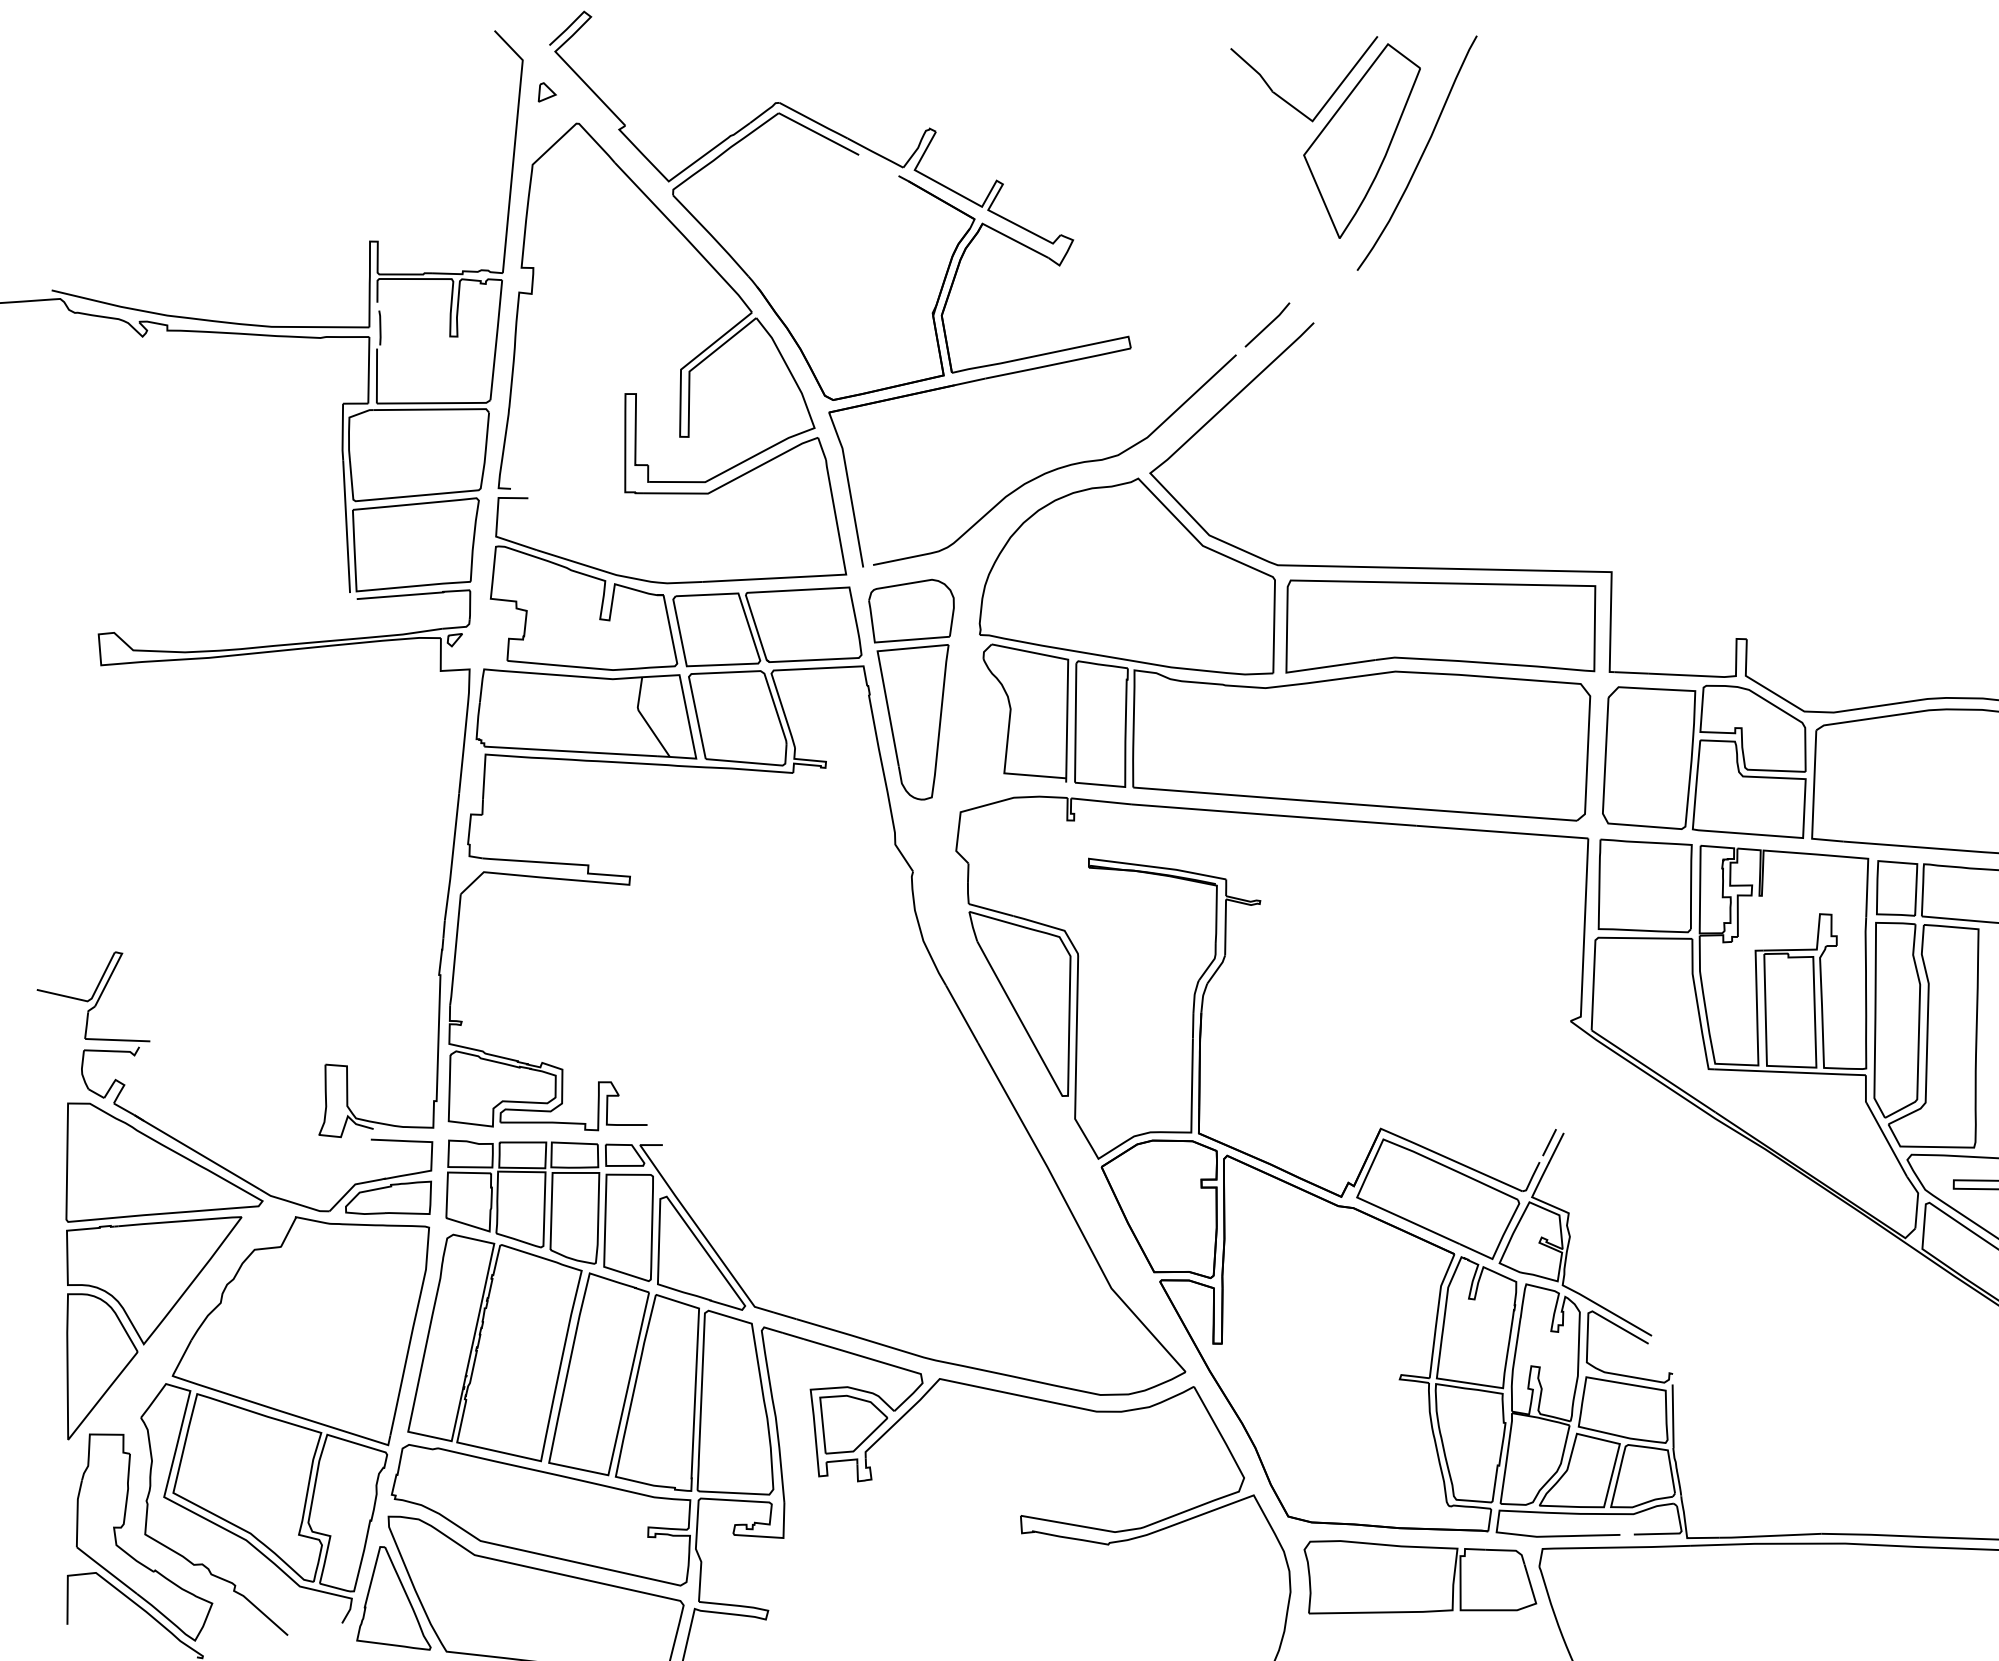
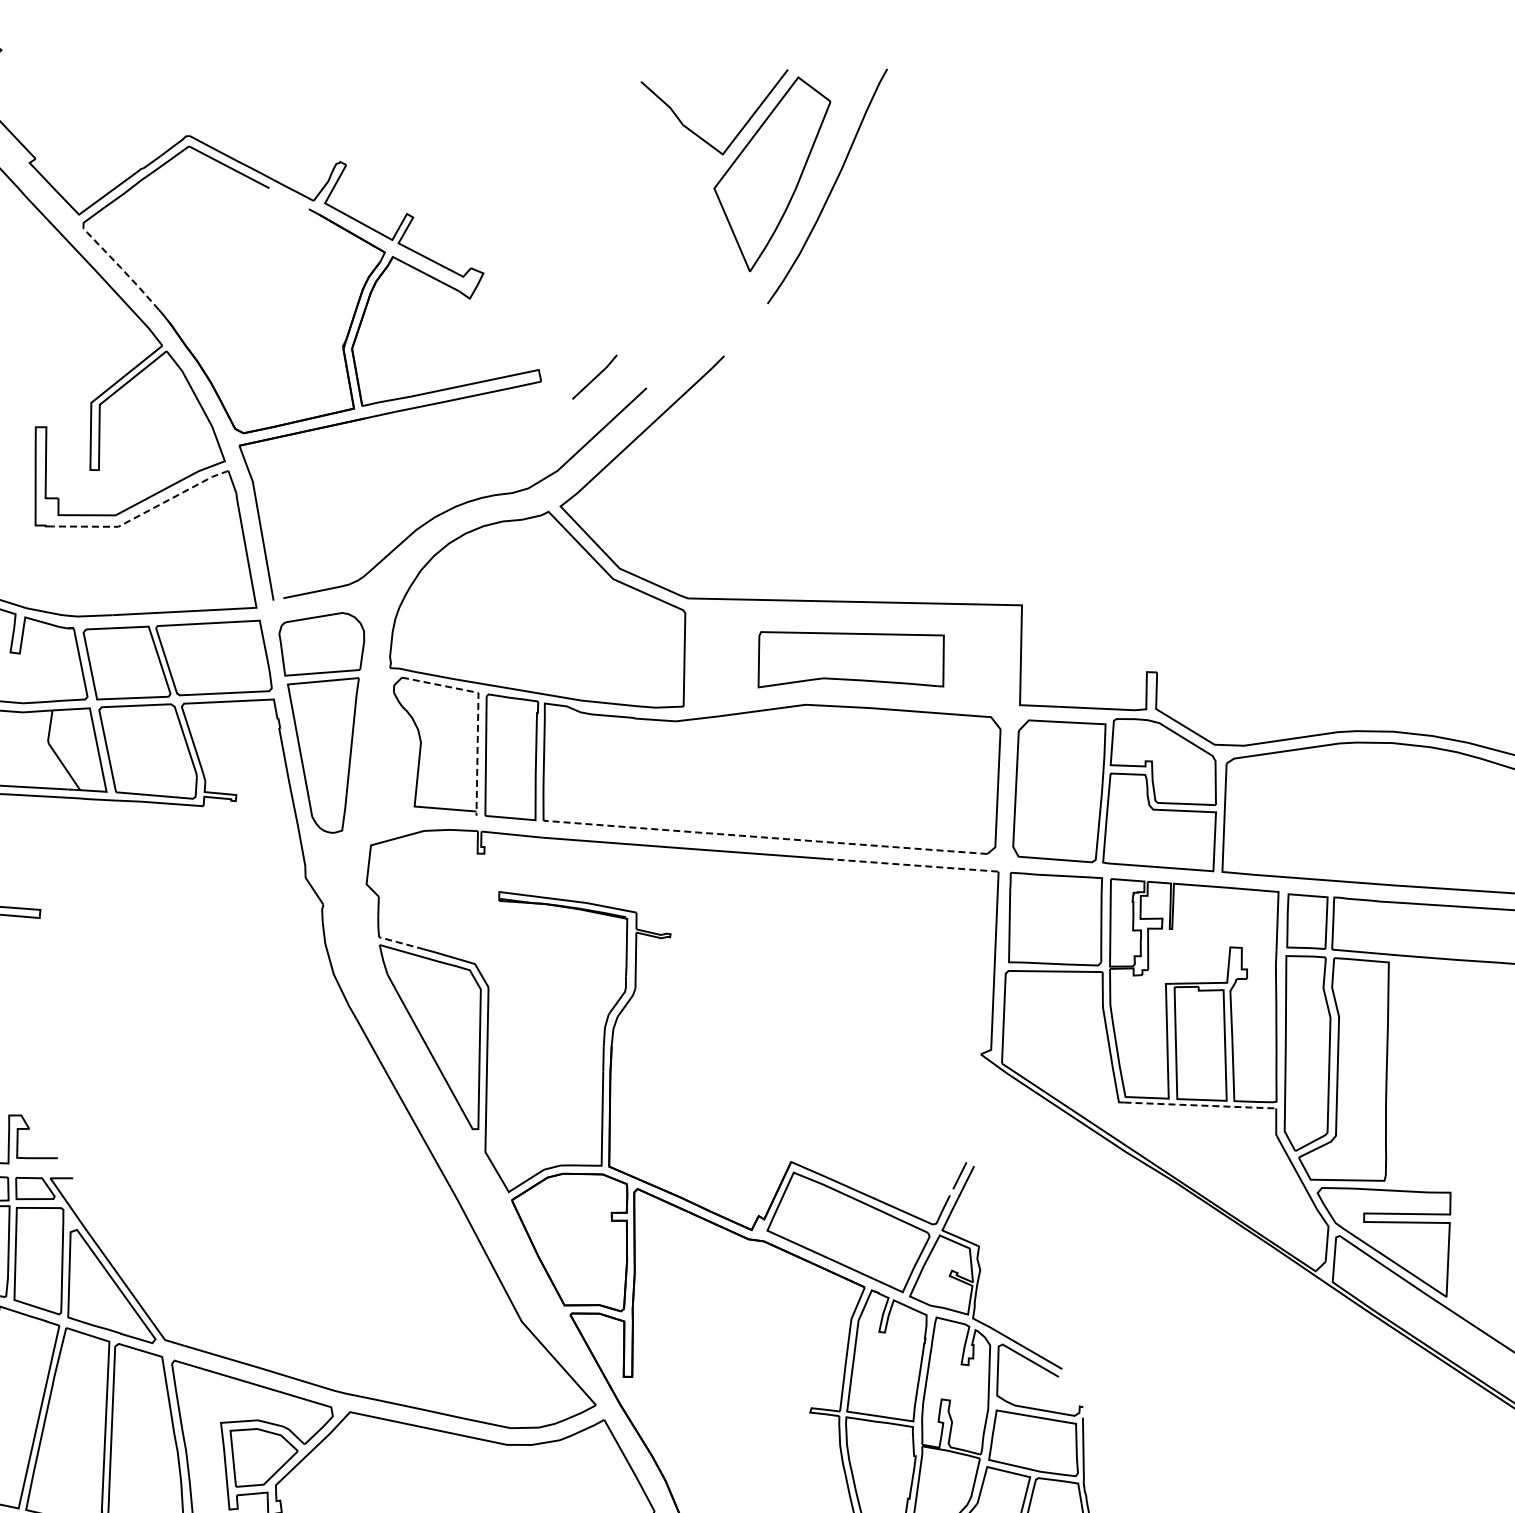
line: (710, 234) -> (120, 267), solid -> dashed
line: (1267, 324) -> (594, 376), moved
line: (733, 480) -> (143, 513), solid -> dashed
part: (1440, 626) -> (850, 659), size x0.6
line: (1067, 681) -> (477, 714), solid -> dashed
line: (1354, 804) -> (764, 837), solid -> dashed
line: (1502, 832) -> (912, 865), solid -> dashed
line: (990, 909) -> (400, 942), solid -> dashed
line: (1790, 1072) -> (1200, 1105), solid -> dashed

